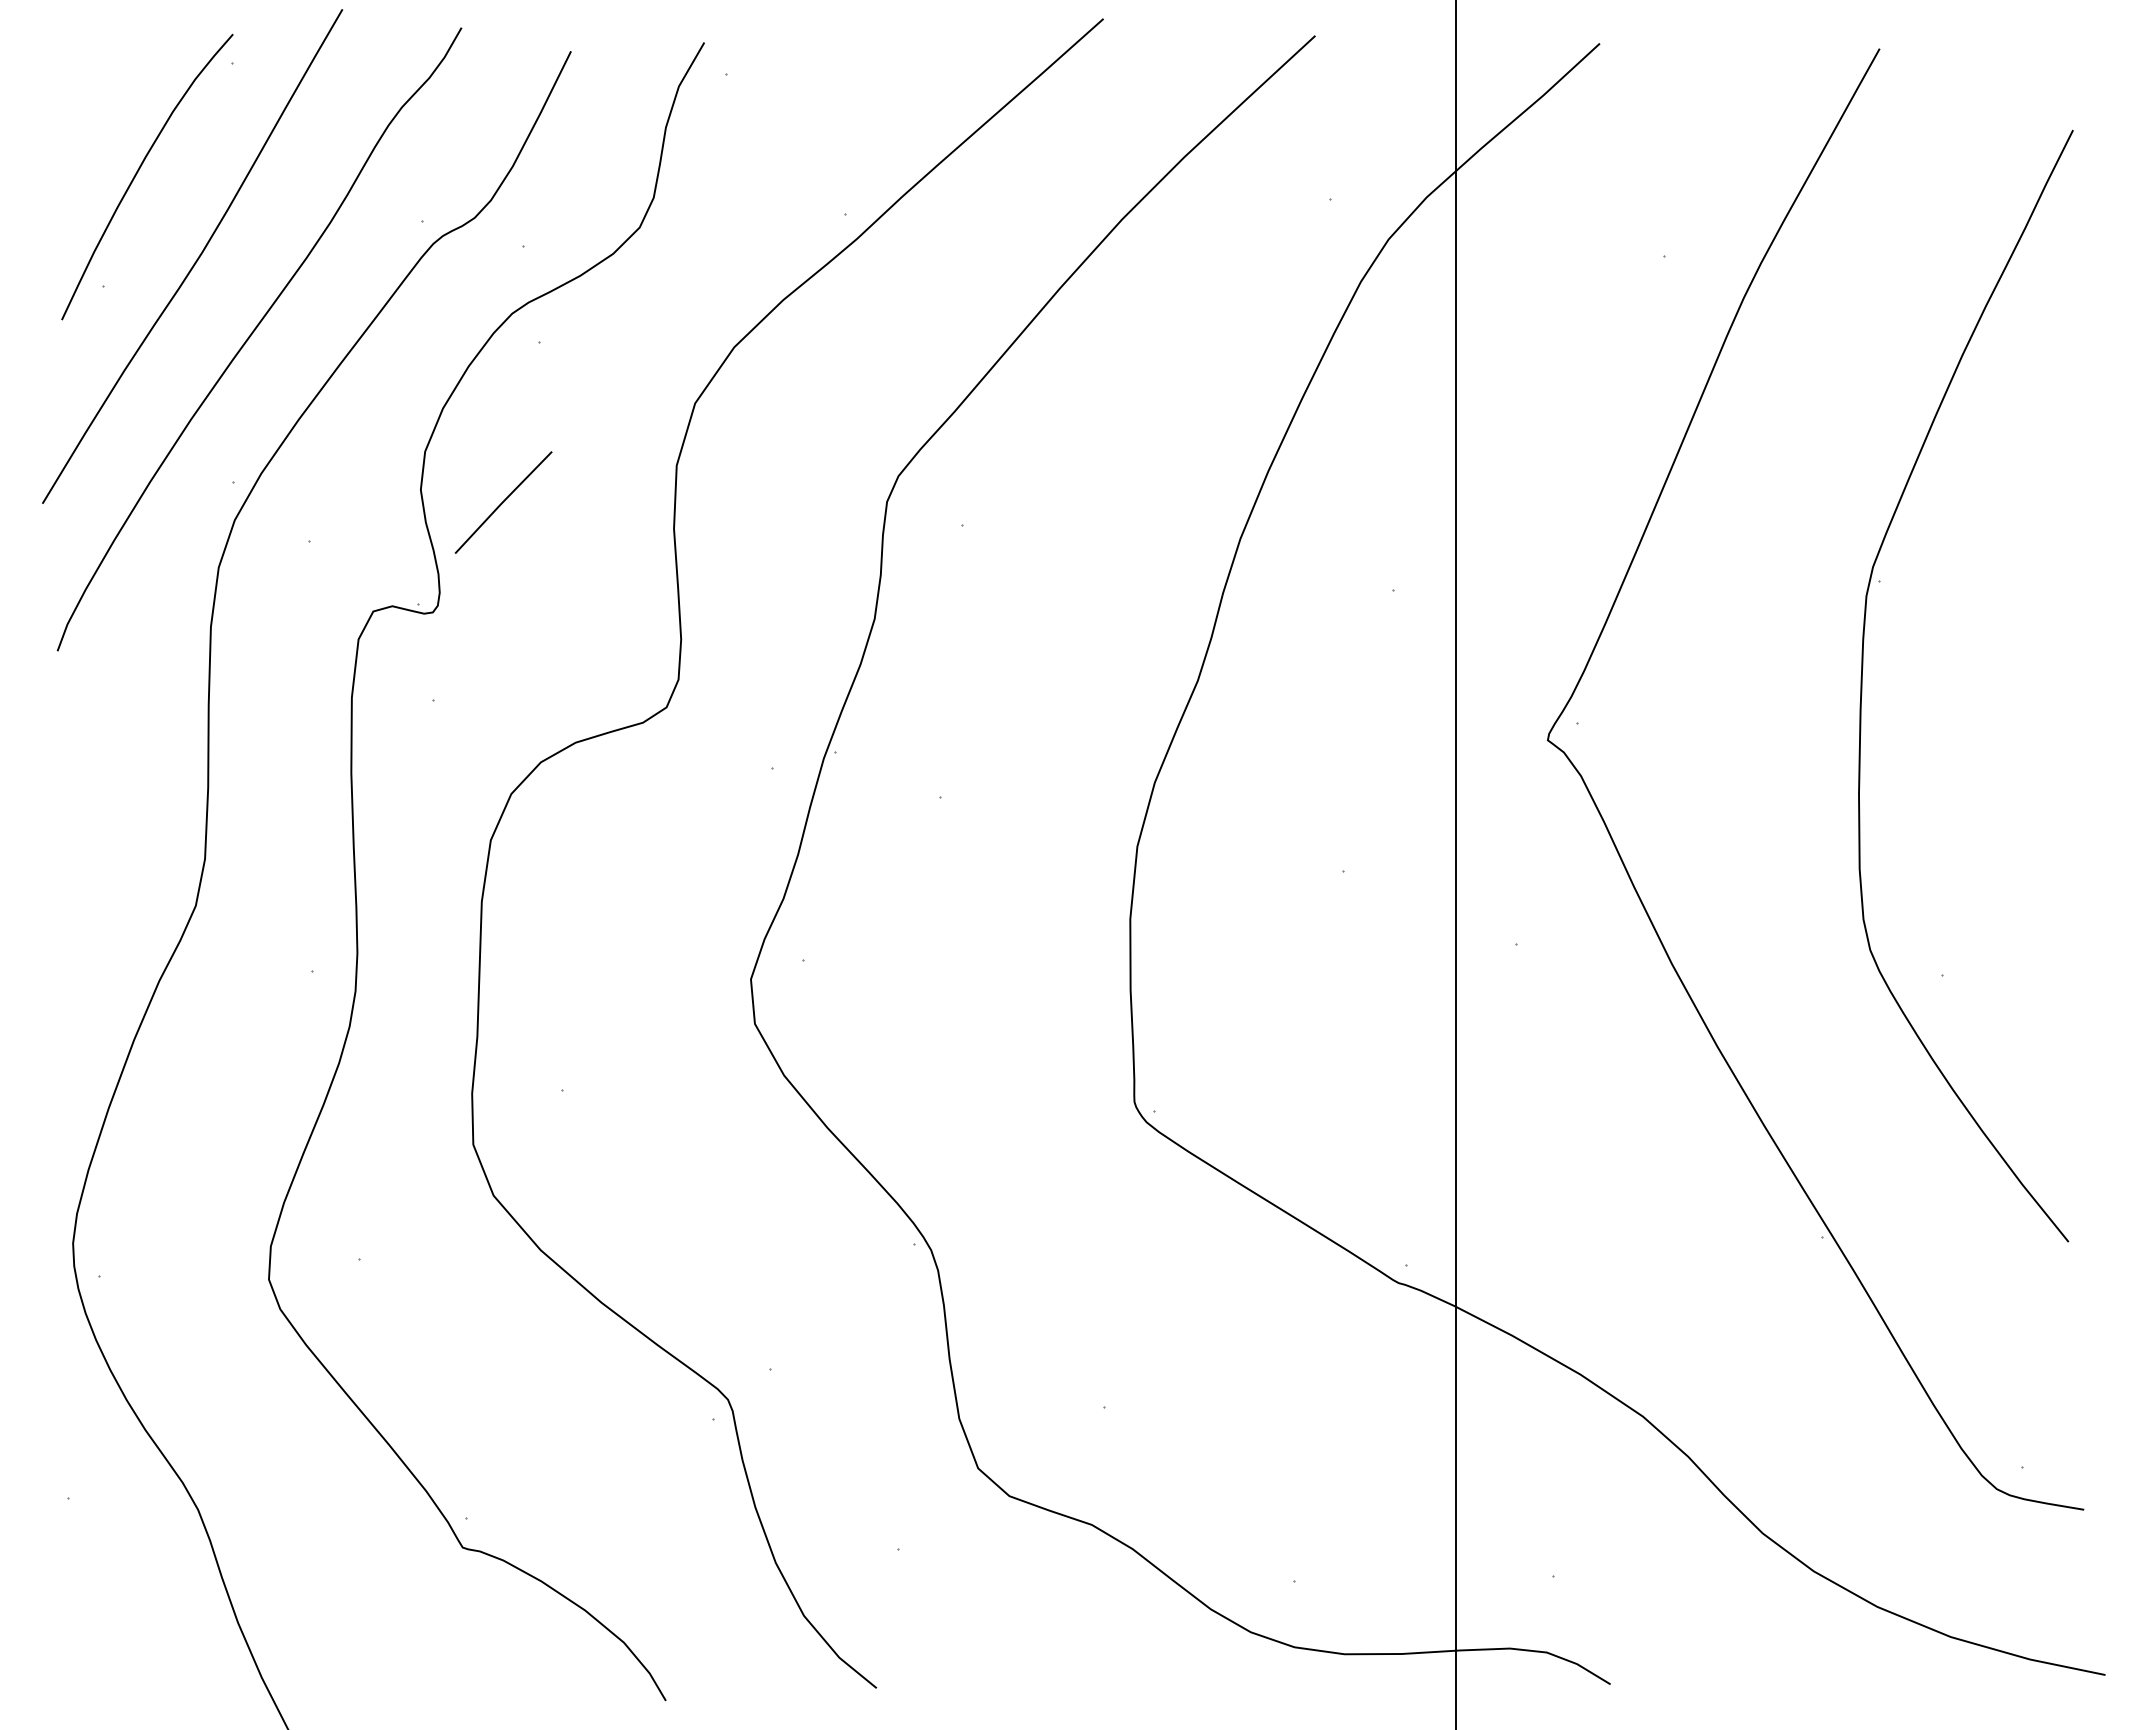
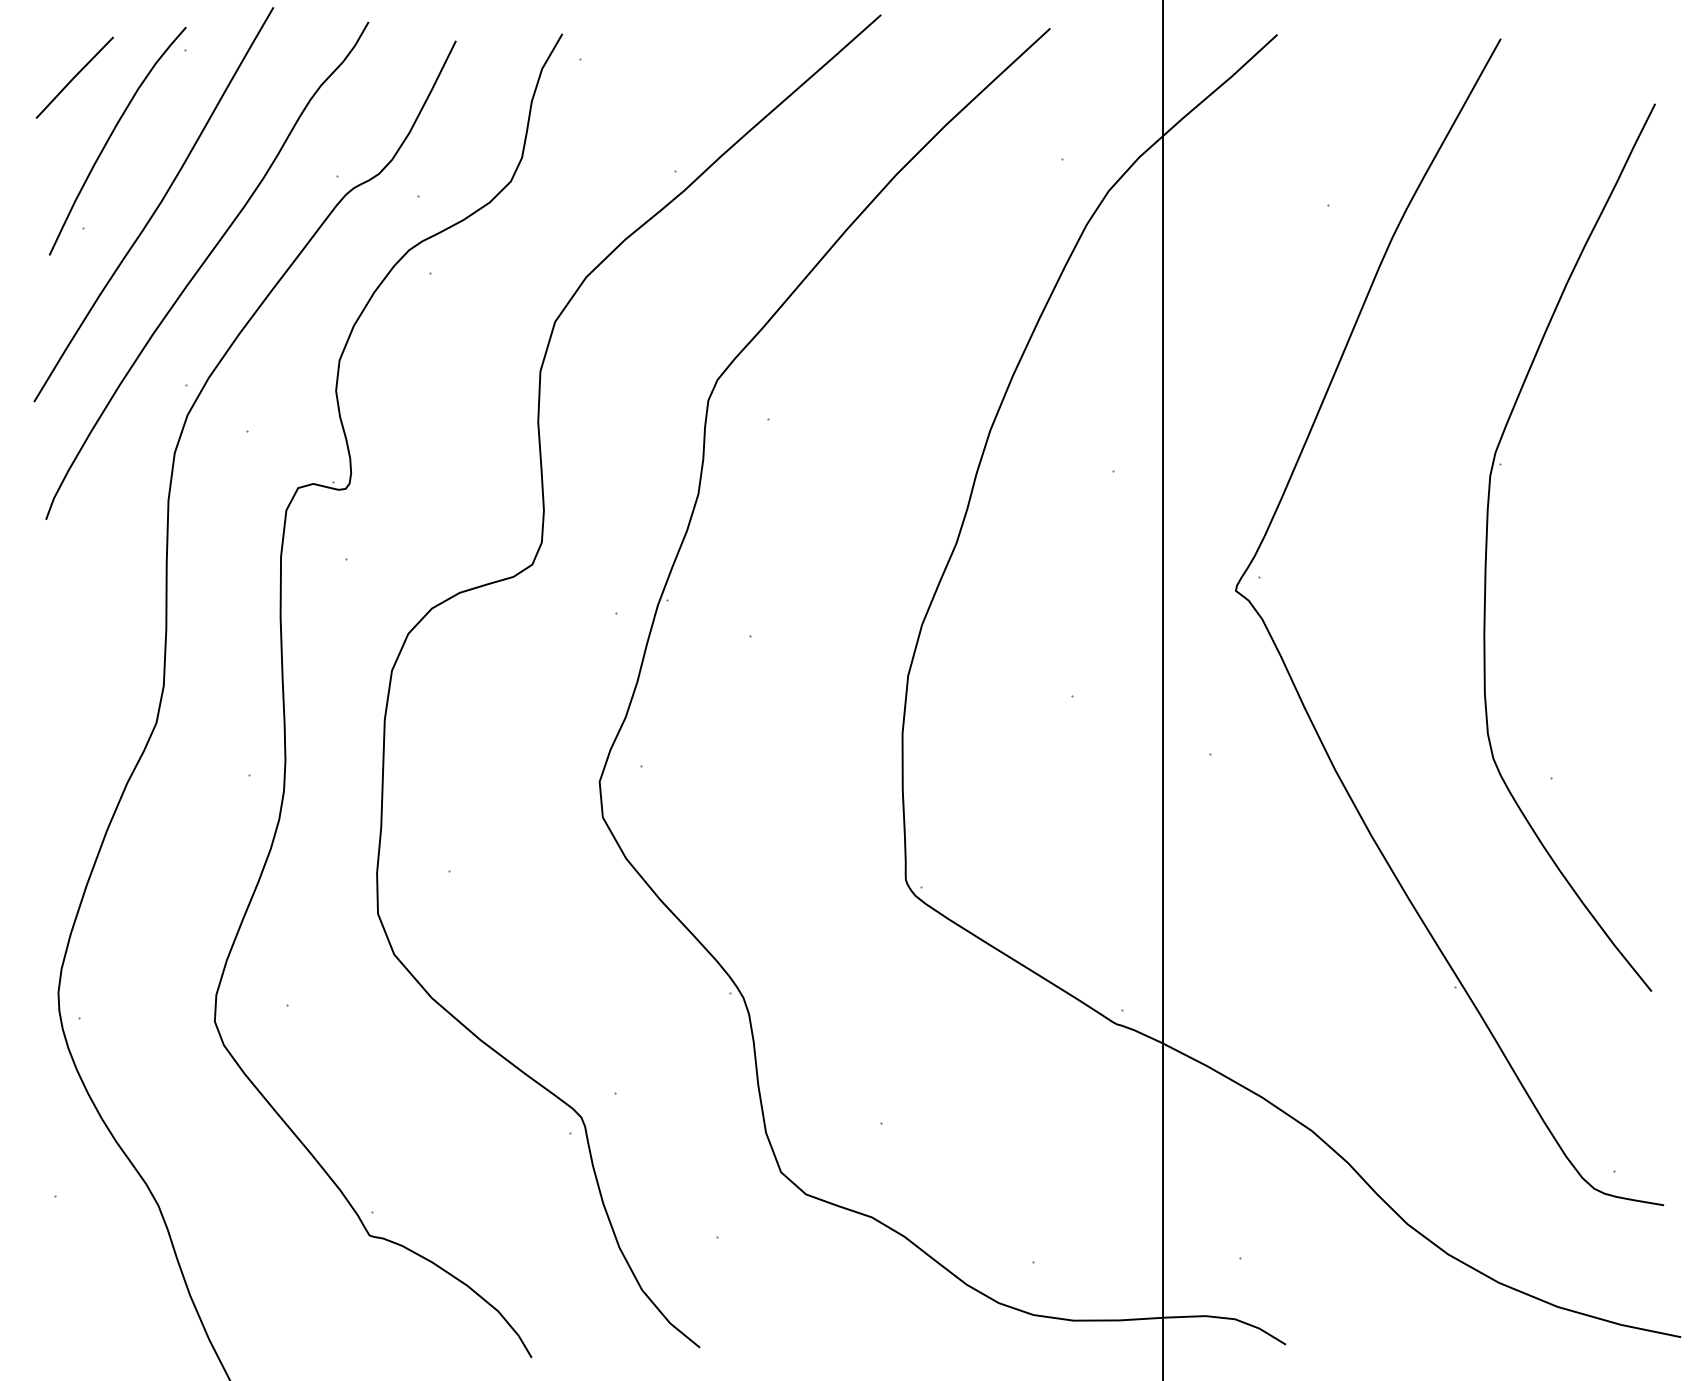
line: (503, 502) -> (74, 77), moved

